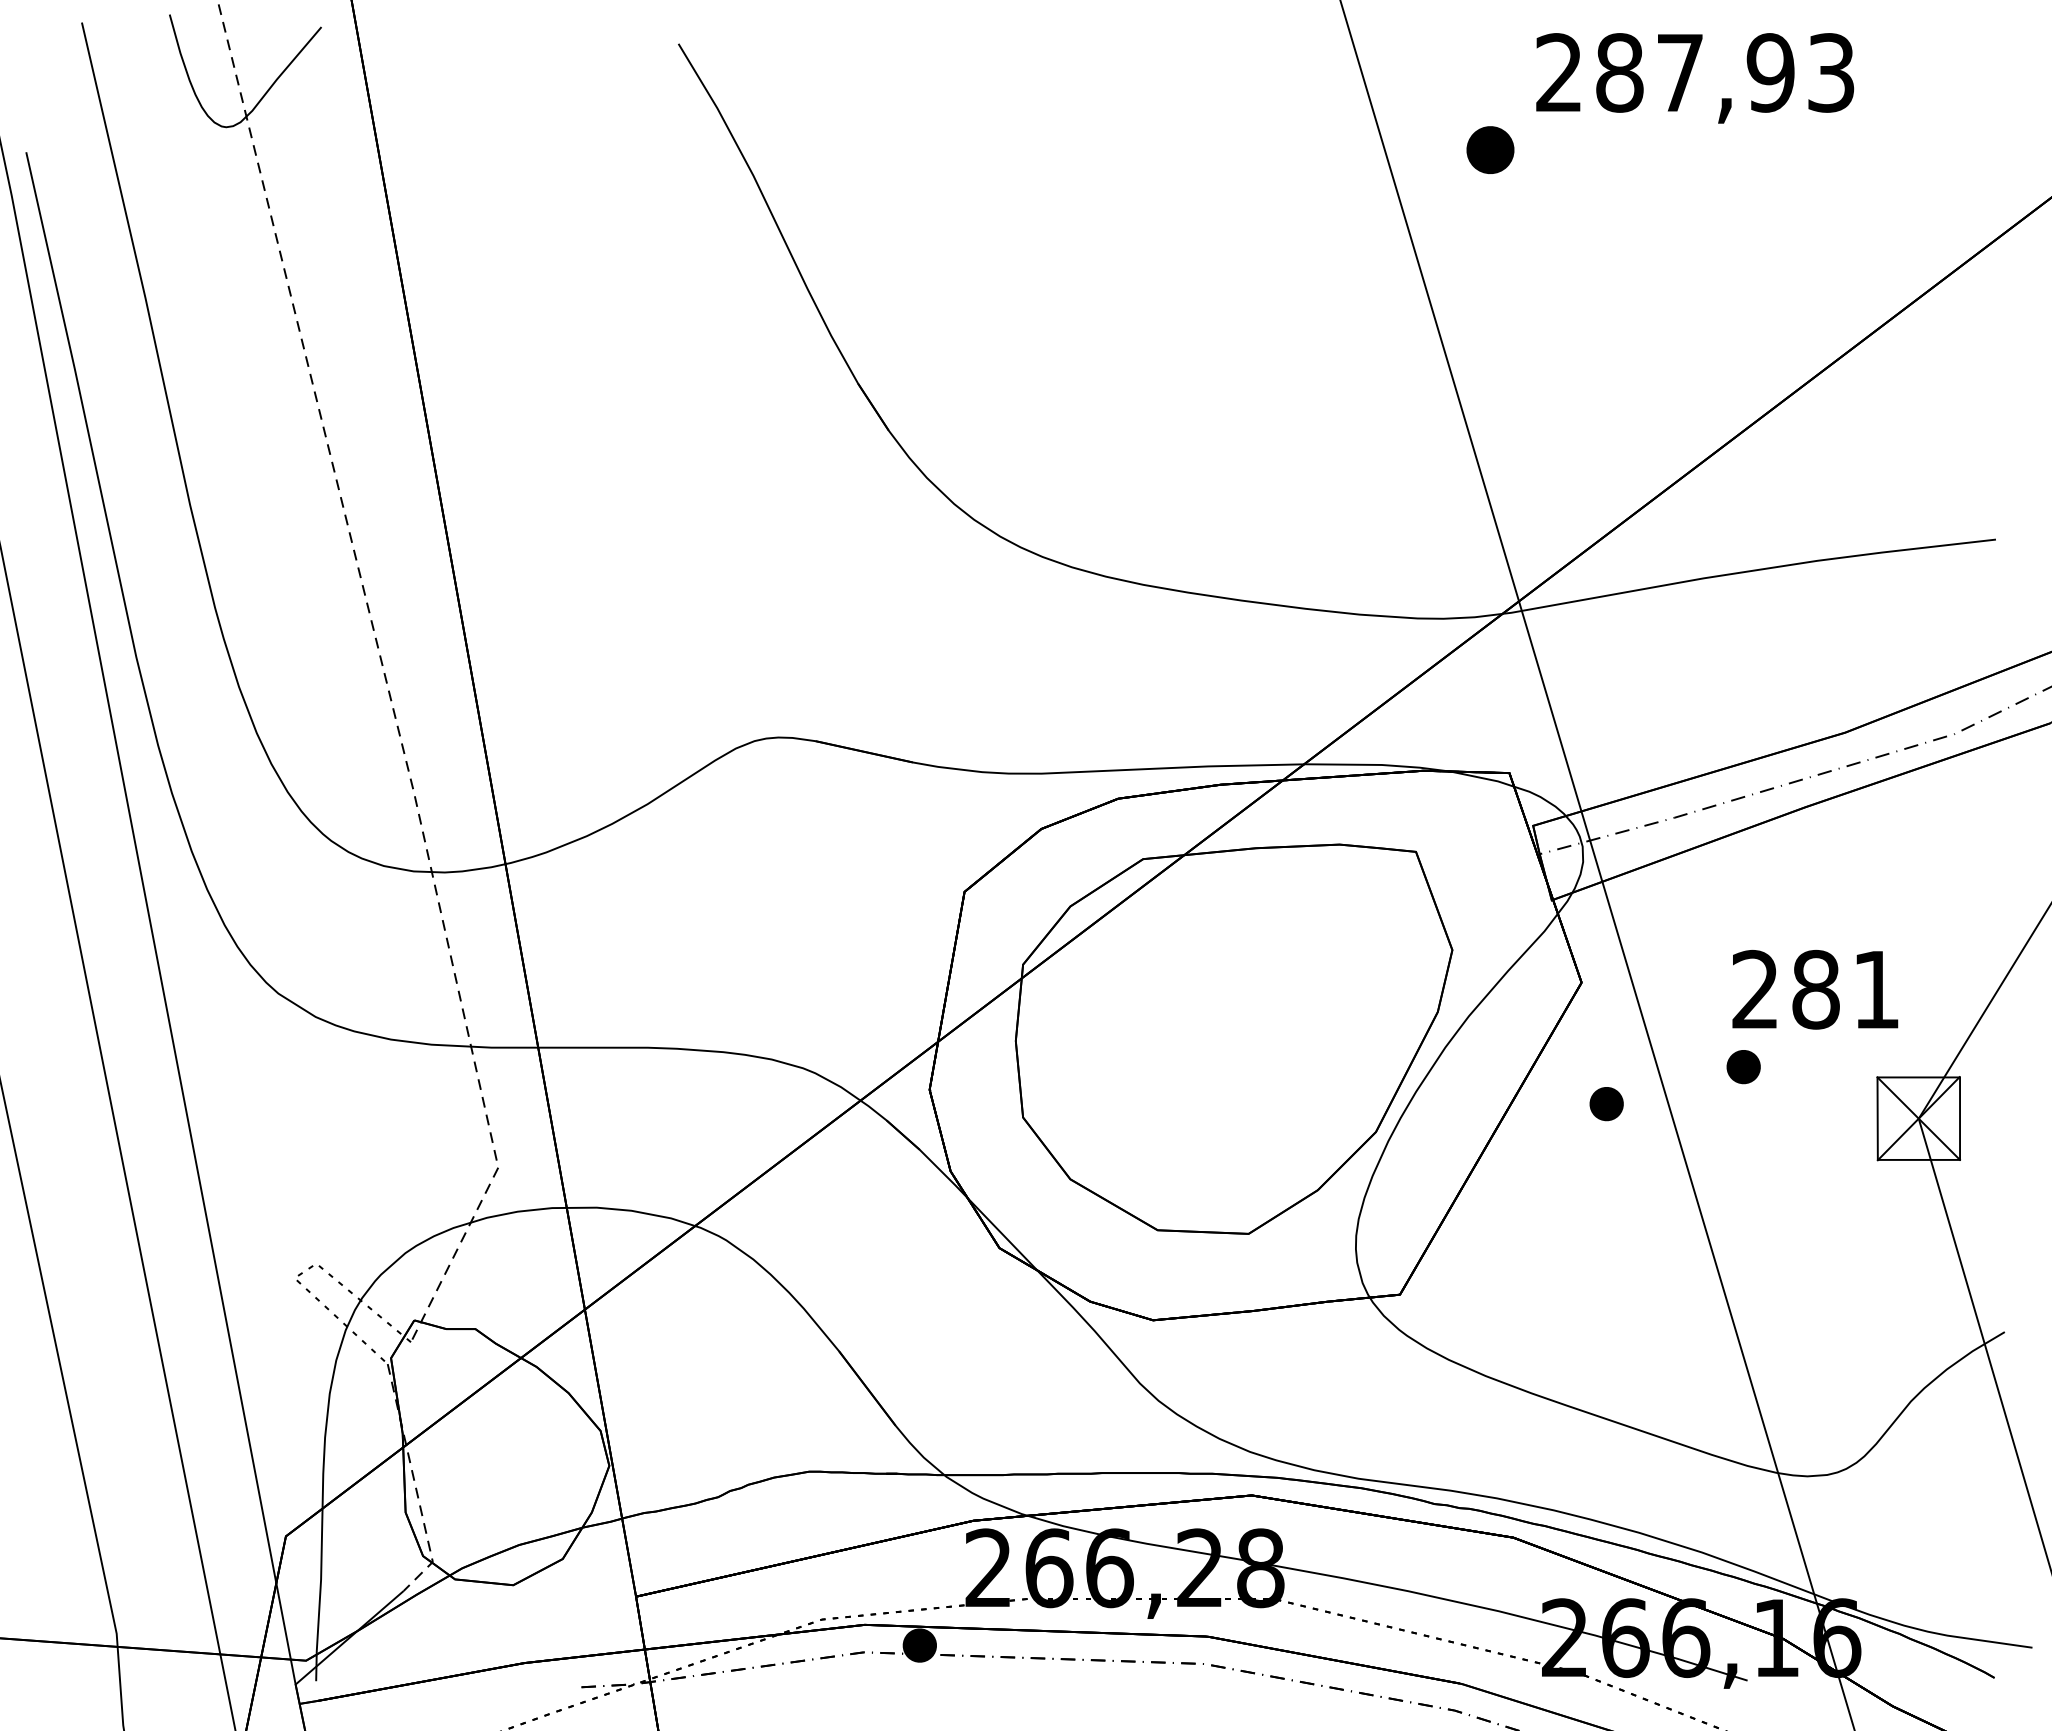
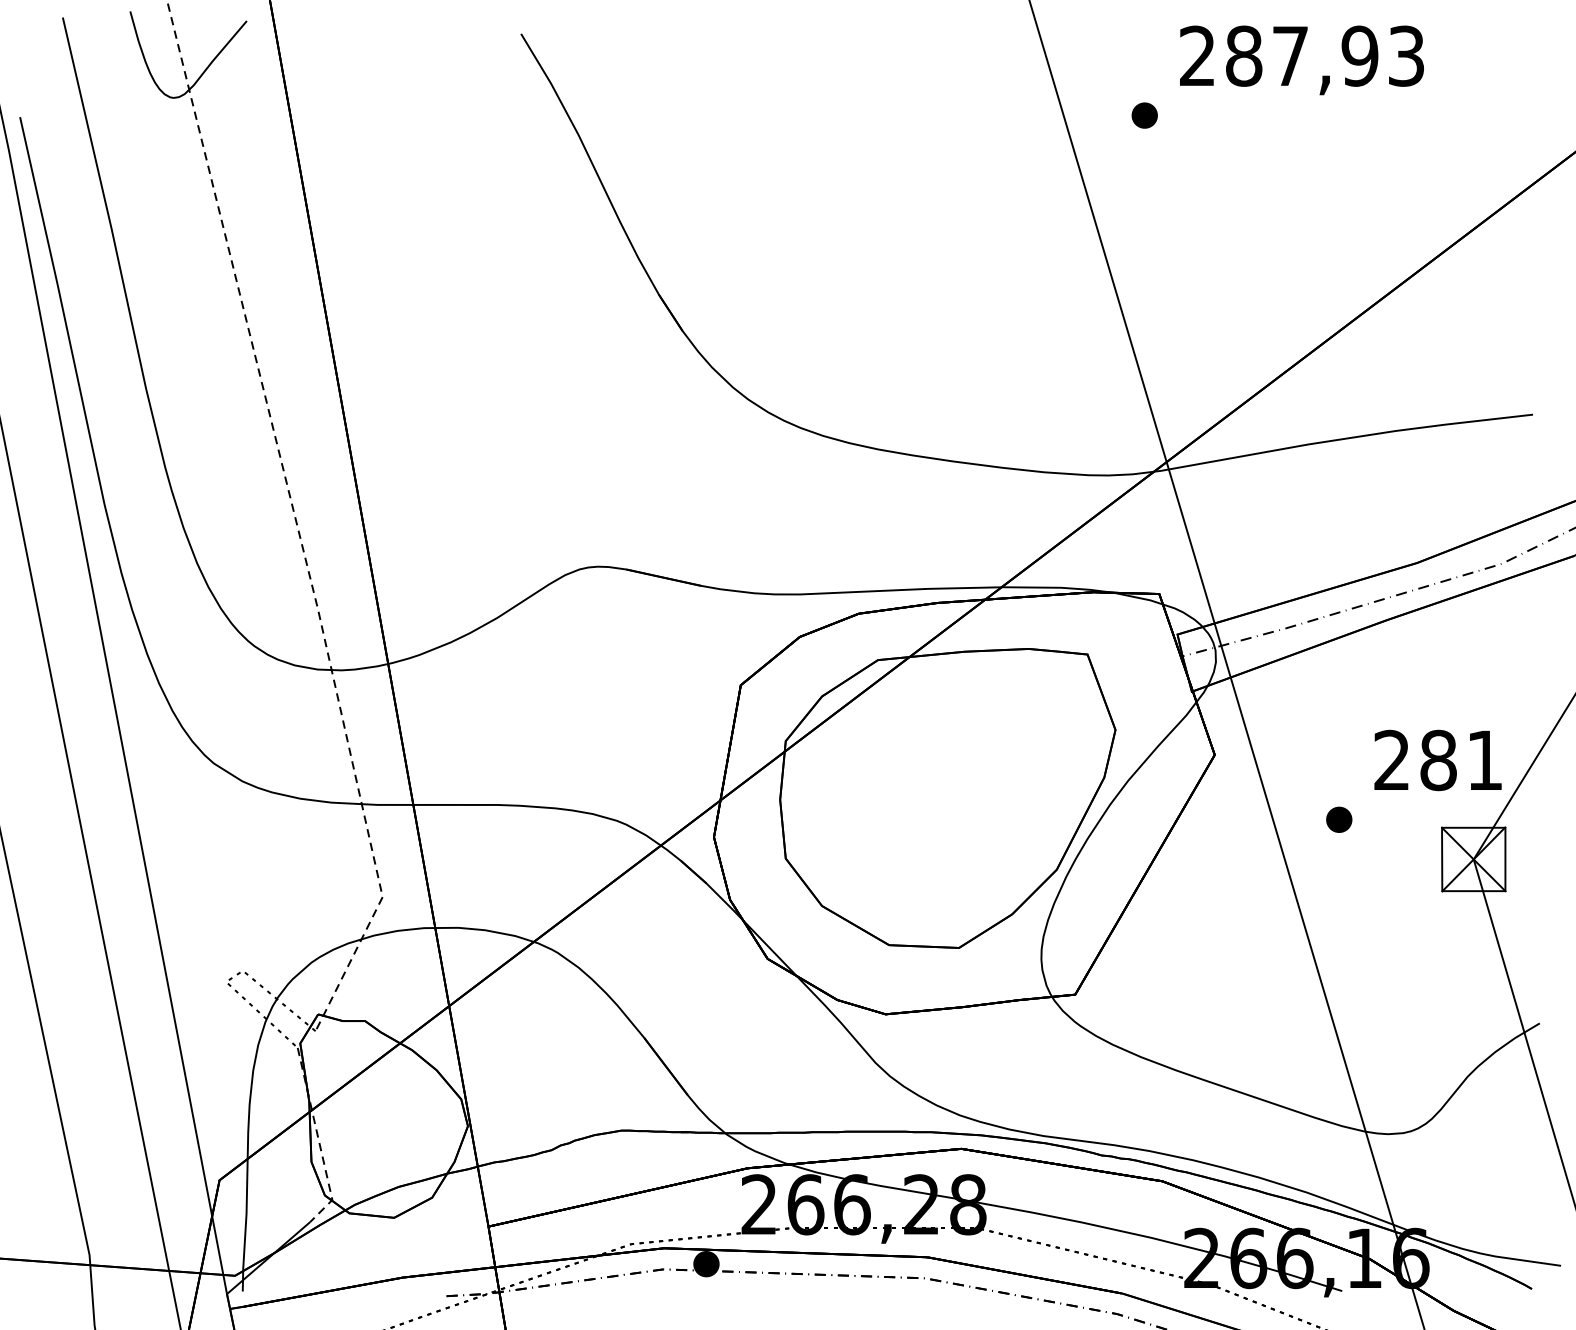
part: (1490, 150) -> (1144, 115), size x0.71
text: (1815, 989) -> (1438, 760), moved
part: (1606, 1104) -> (1233, 848), removed

